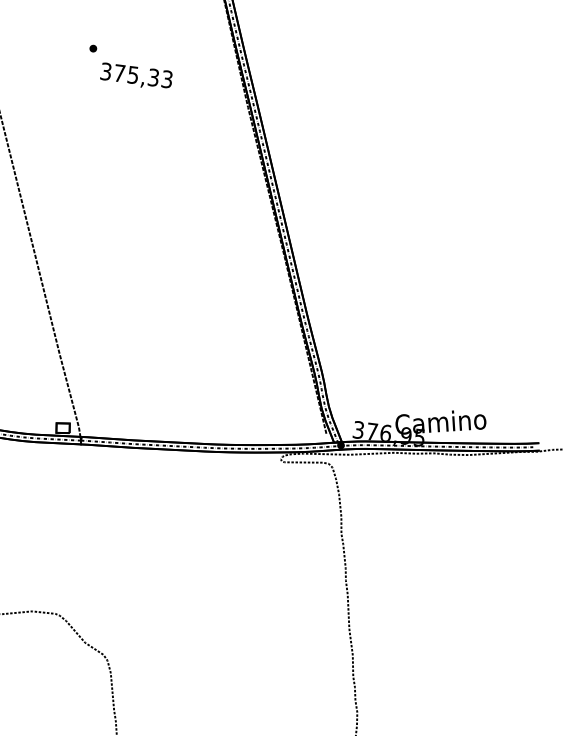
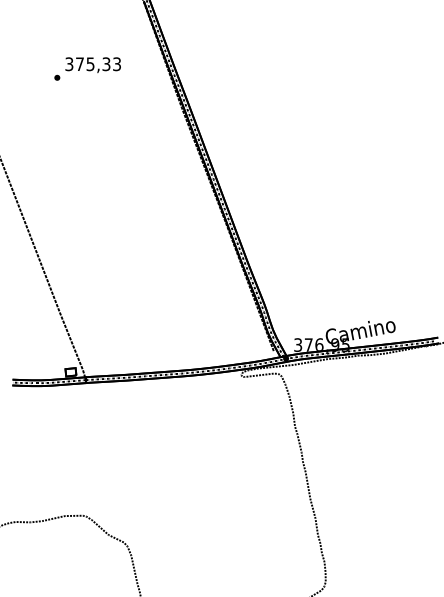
text: (135, 76) -> (92, 65), moved

